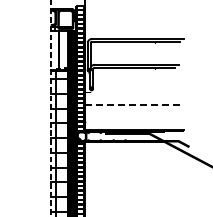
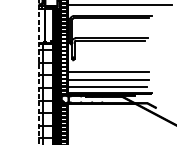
line: (146, 26) -> (120, 5), added
line: (132, 104) -> (108, 71), dashed -> solid
line: (132, 113) -> (108, 79), added
line: (131, 122) -> (107, 87), added

